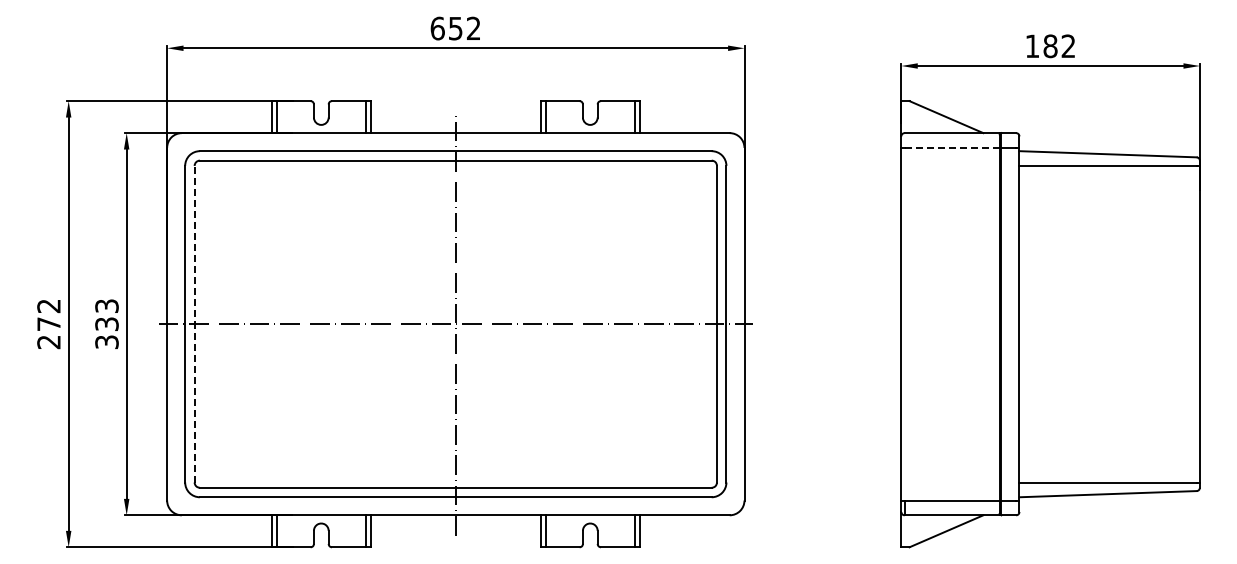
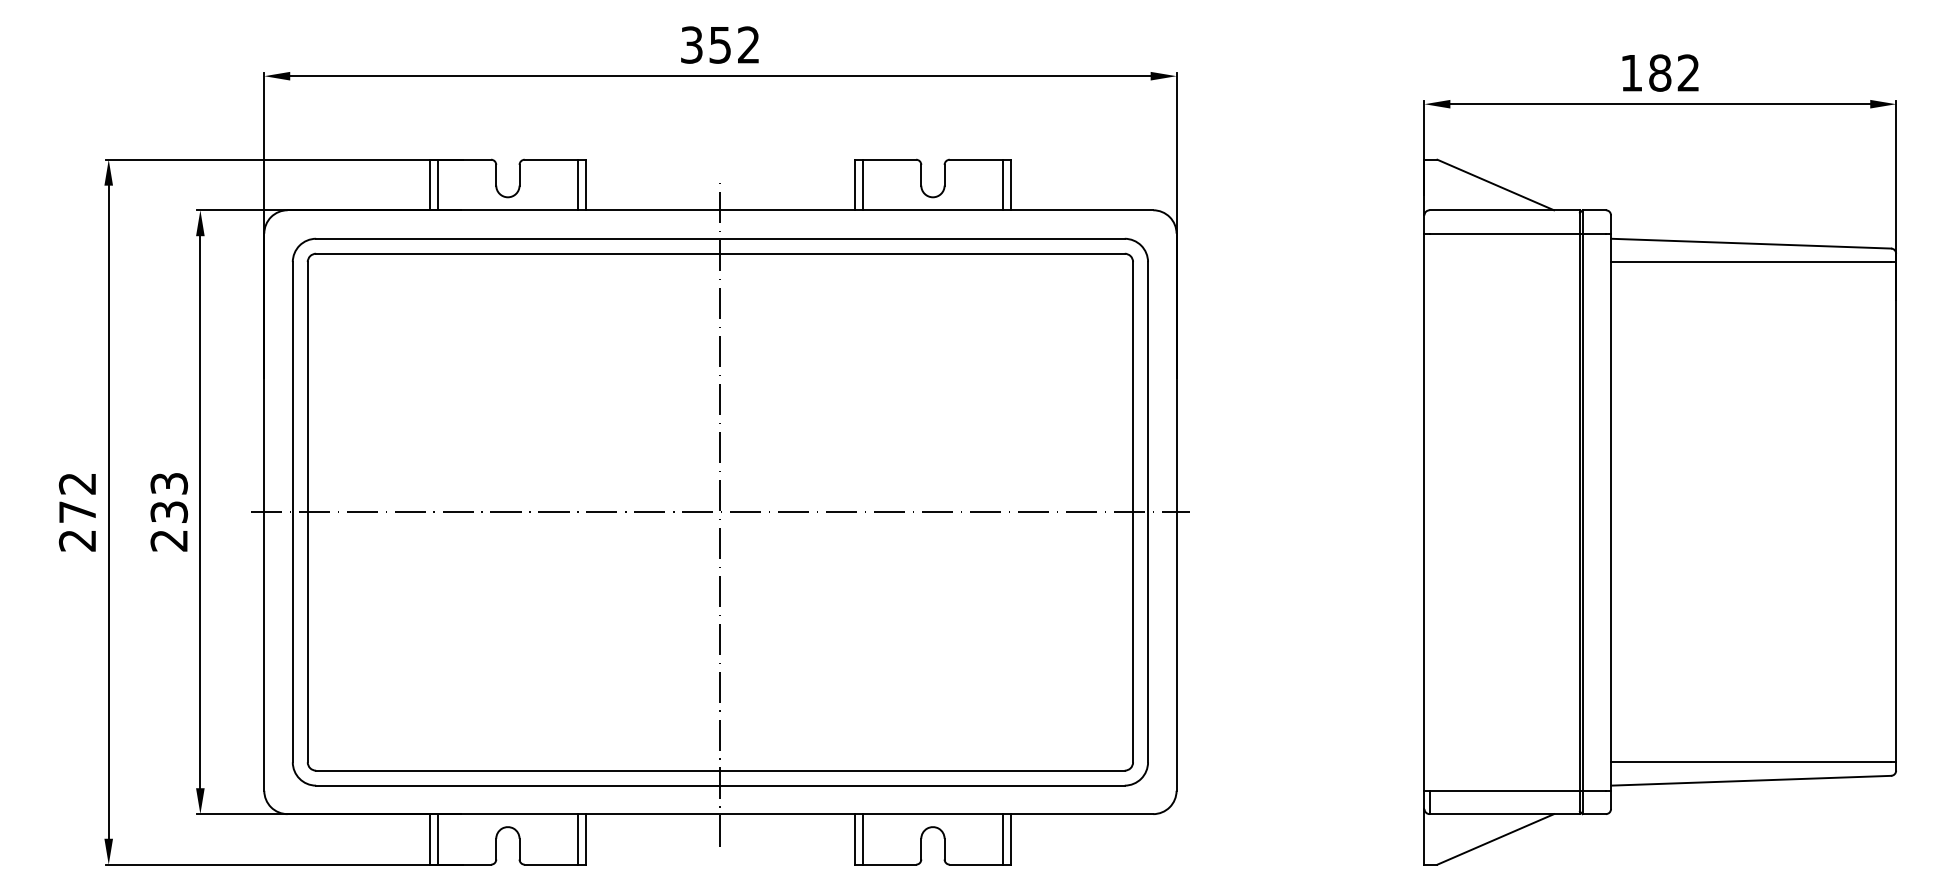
text: (437, 28) -> (691, 44), 652 -> 352
line: (952, 147) -> (1505, 232), dashed -> solid
line: (194, 323) -> (307, 511), dashed -> solid
text: (106, 342) -> (168, 541), 333 -> 233

